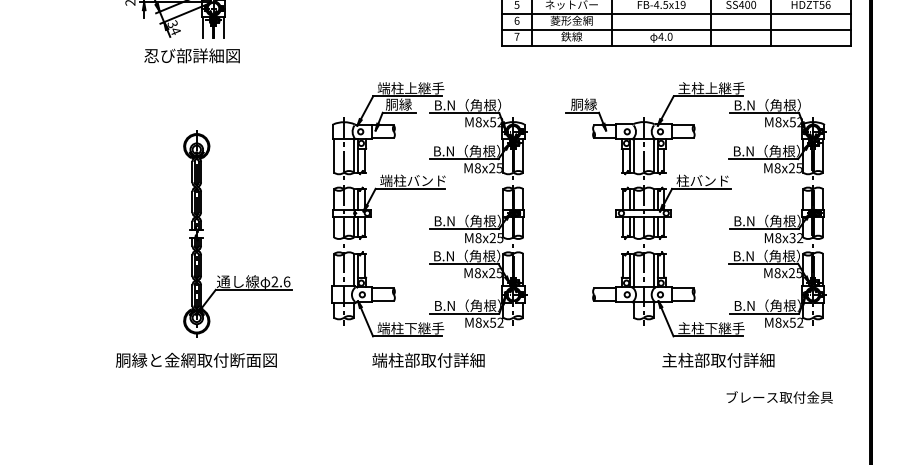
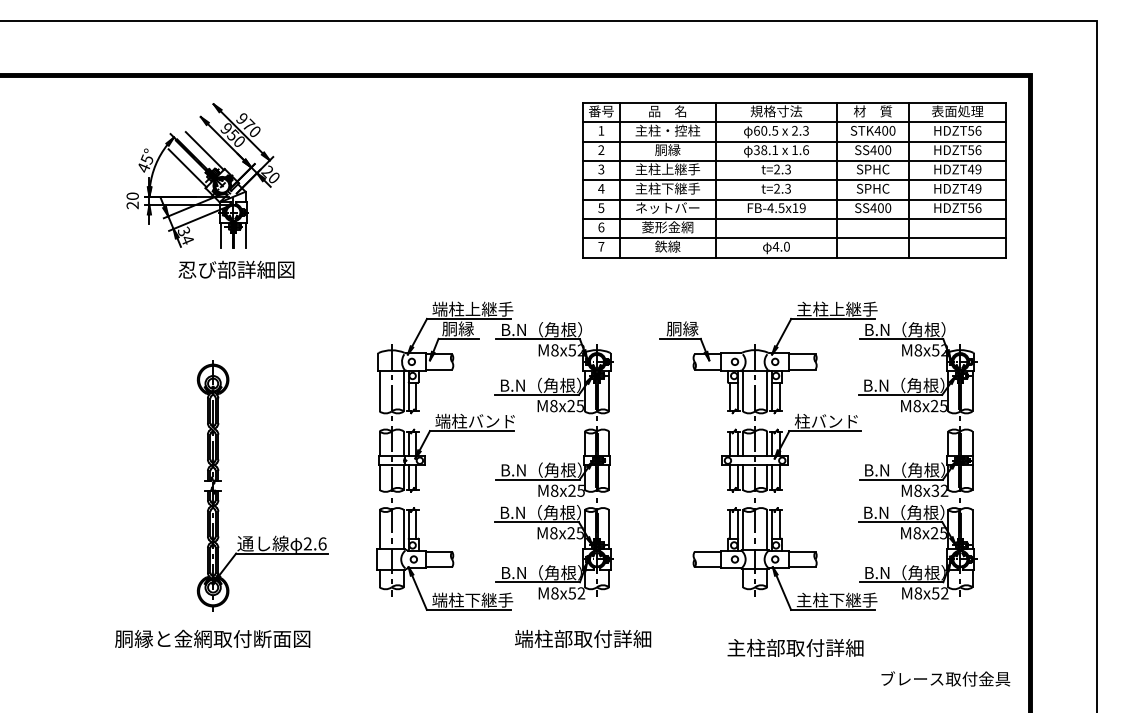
text: (192, 55) -> (236, 269), moved
text: (428, 359) -> (583, 638), moved
text: (718, 359) -> (795, 647), moved
text: (779, 397) -> (945, 678), moved

